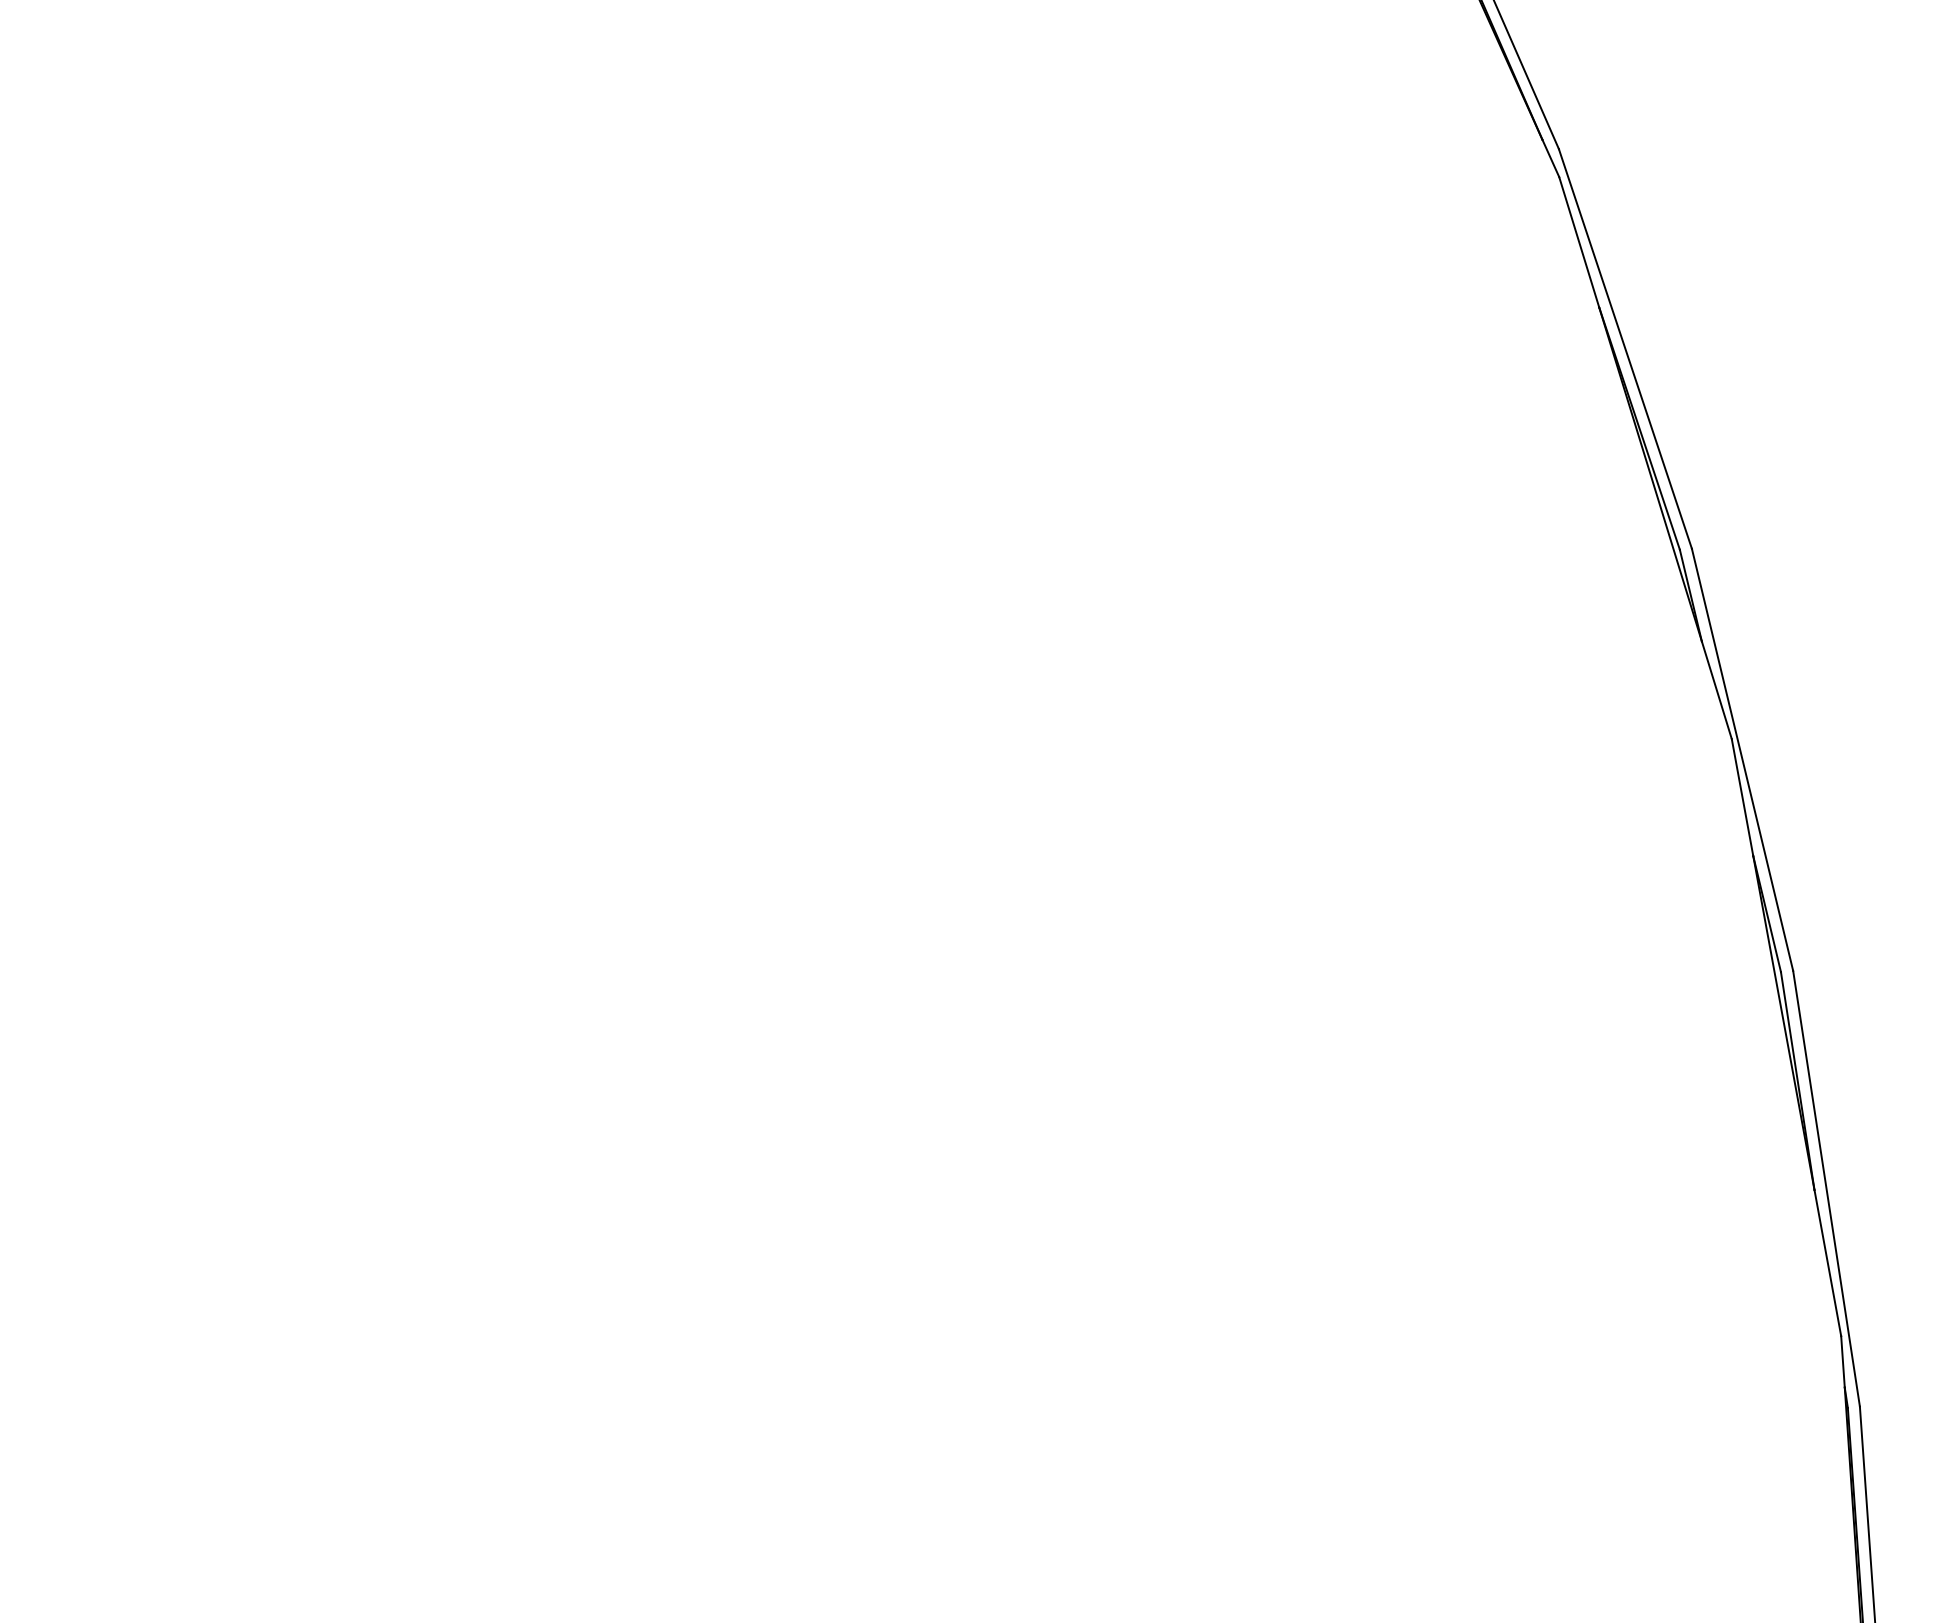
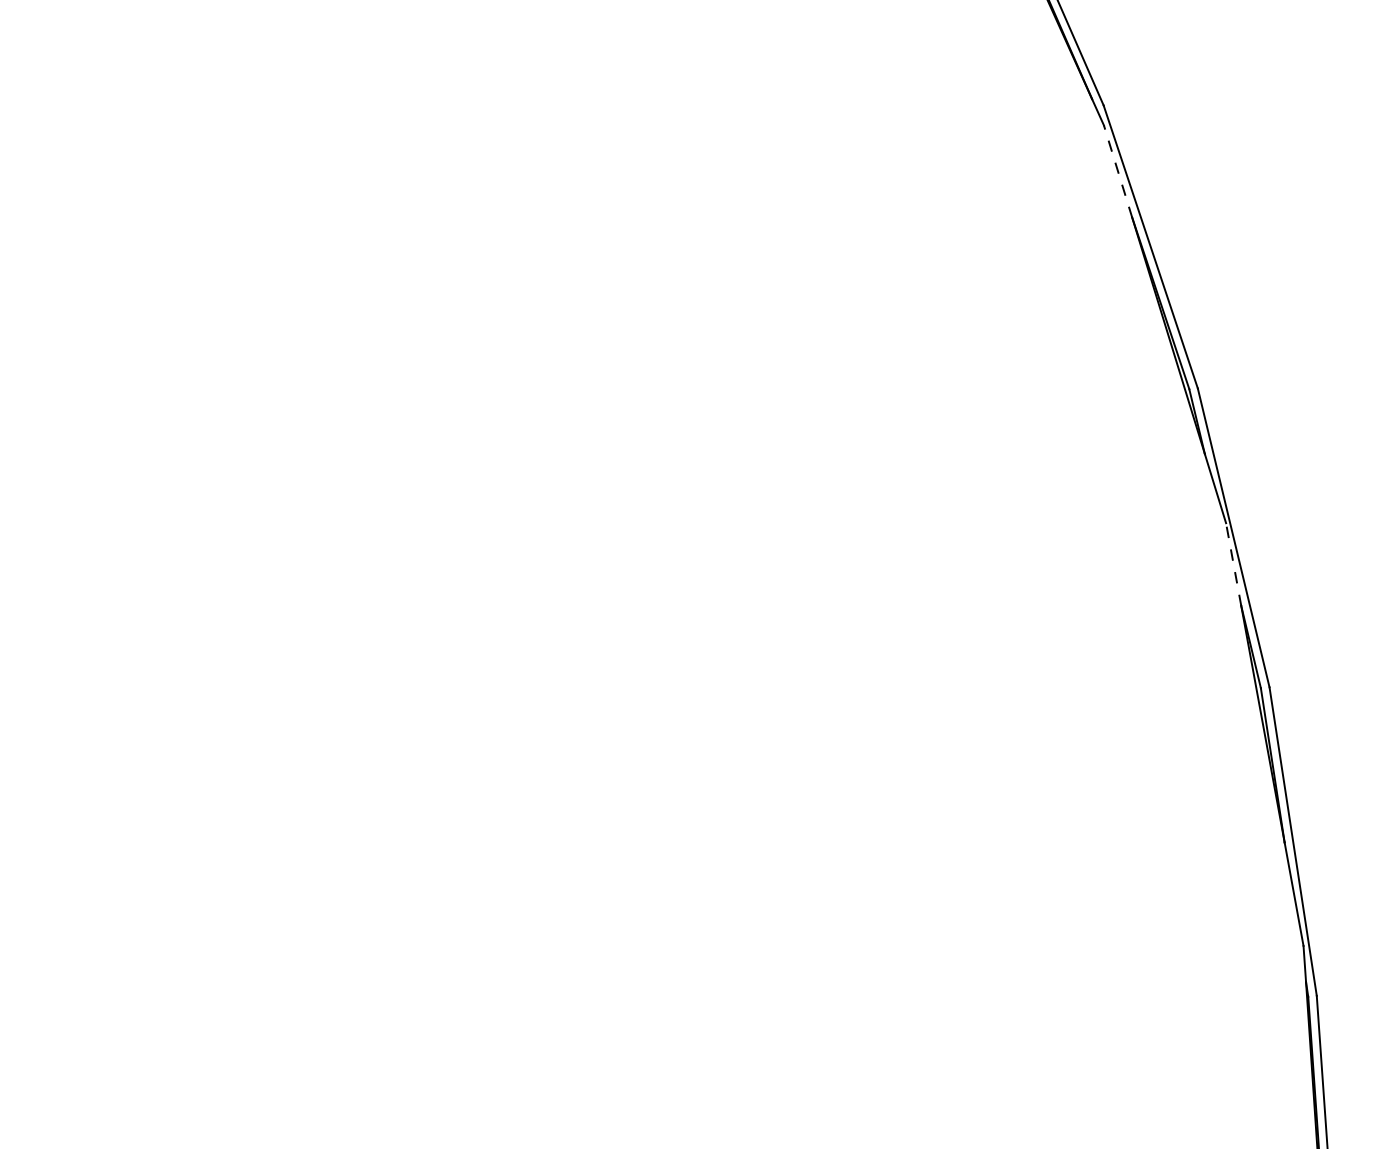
line: (1579, 241) -> (1118, 170), solid -> dashed
line: (1742, 797) -> (1233, 564), solid -> dashed

